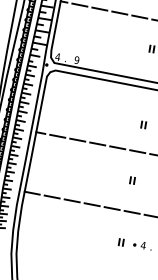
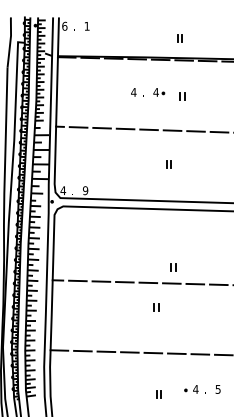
part: (143, 125) -> (173, 267), moved
part: (132, 180) -> (156, 307), moved
part: (120, 242) -> (158, 394), moved

